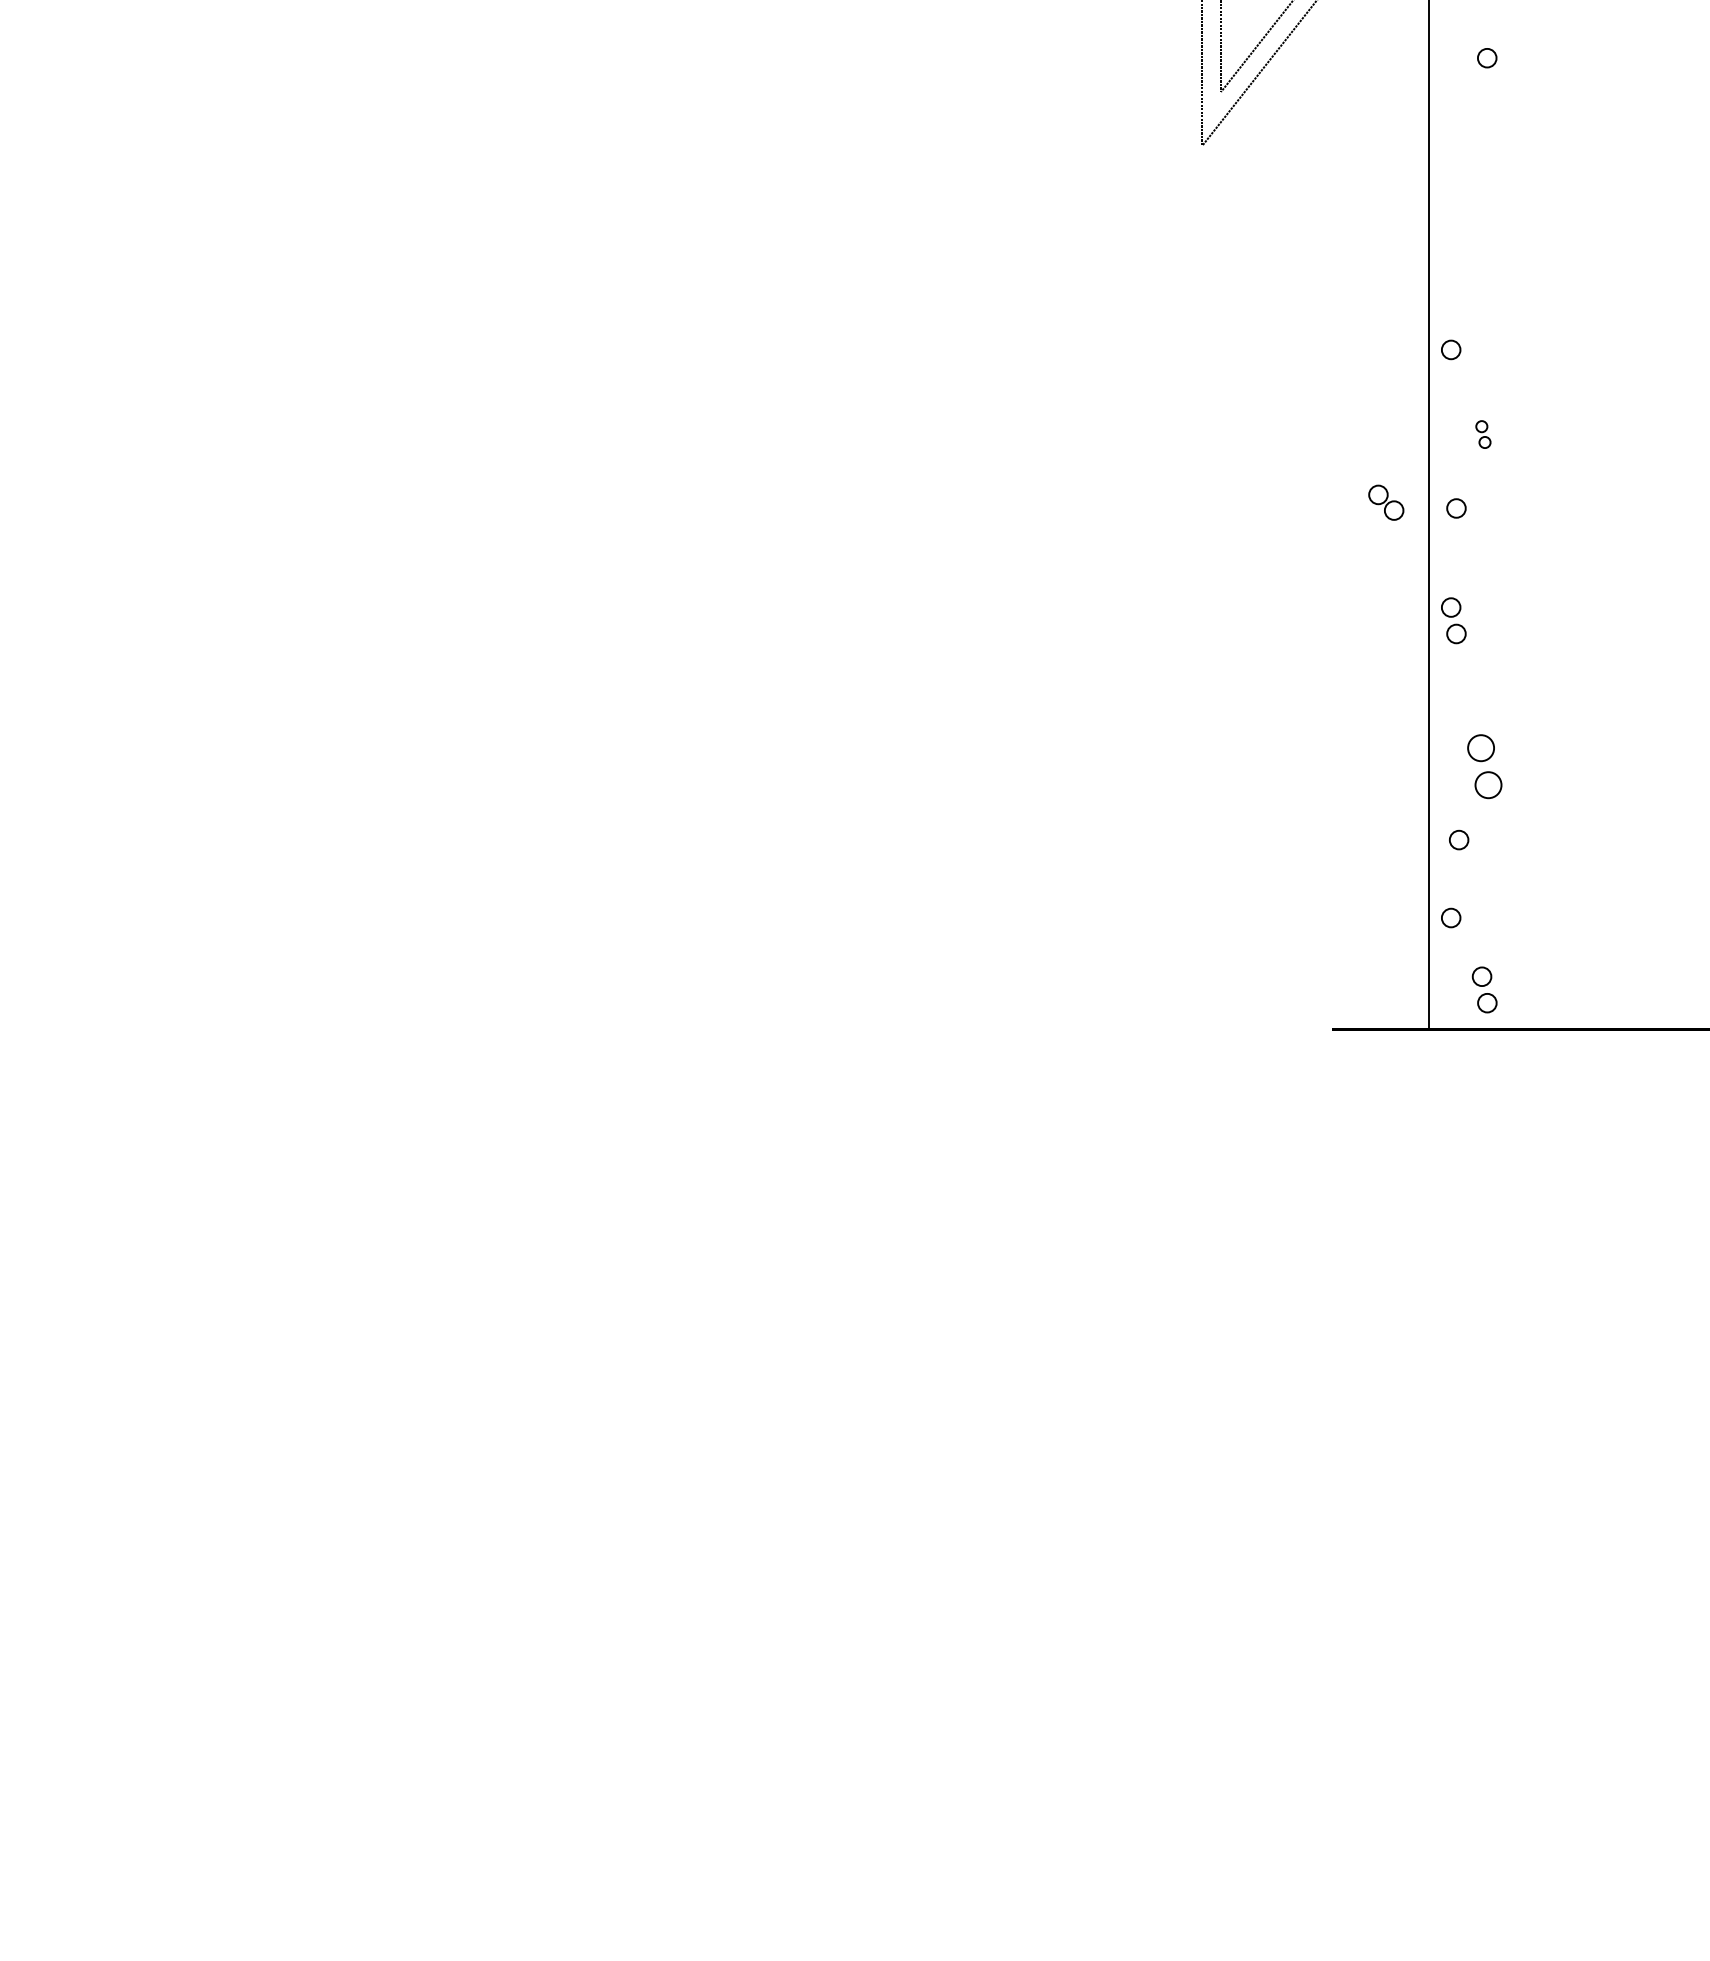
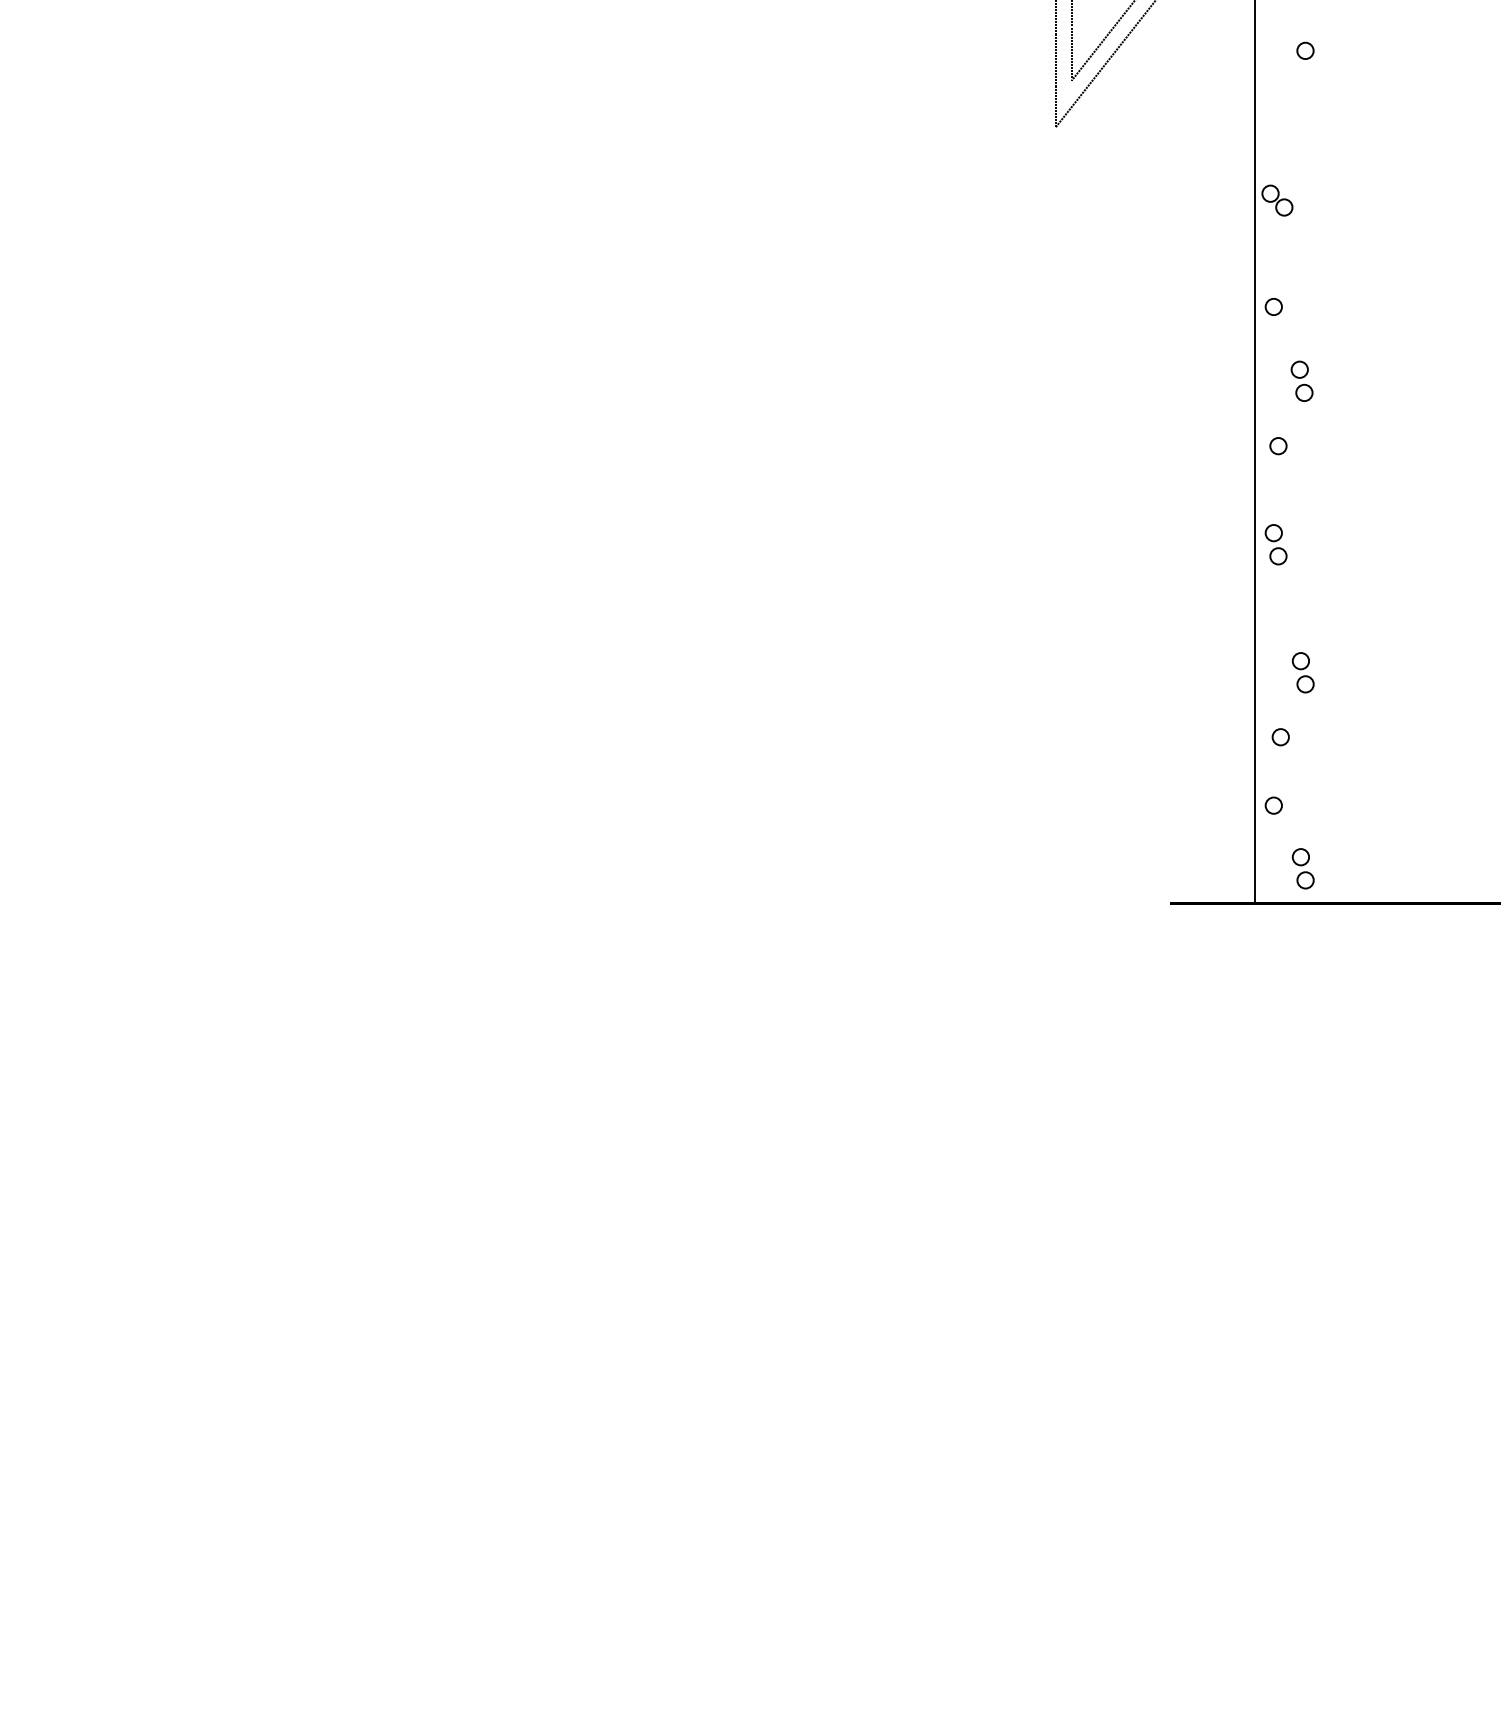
part: (1483, 434) -> (1302, 381), size x1.67
part: (1386, 502) -> (1277, 200), moved
part: (1484, 766) -> (1303, 672), size x0.71

